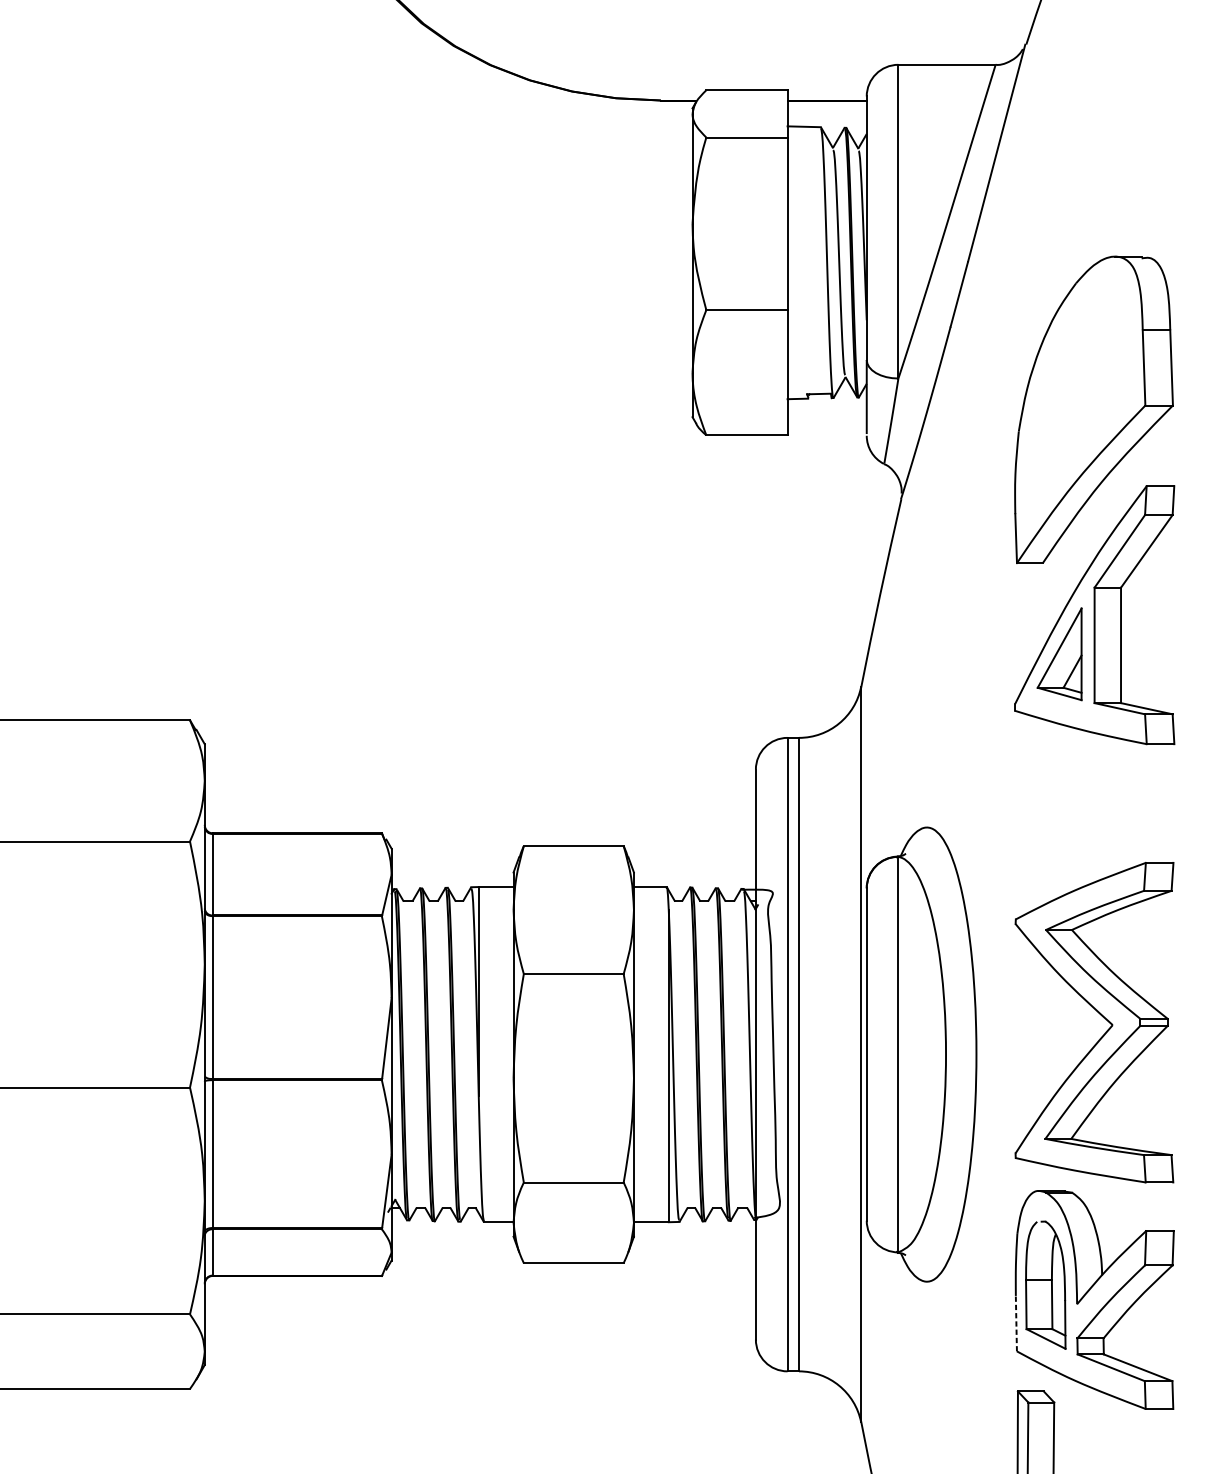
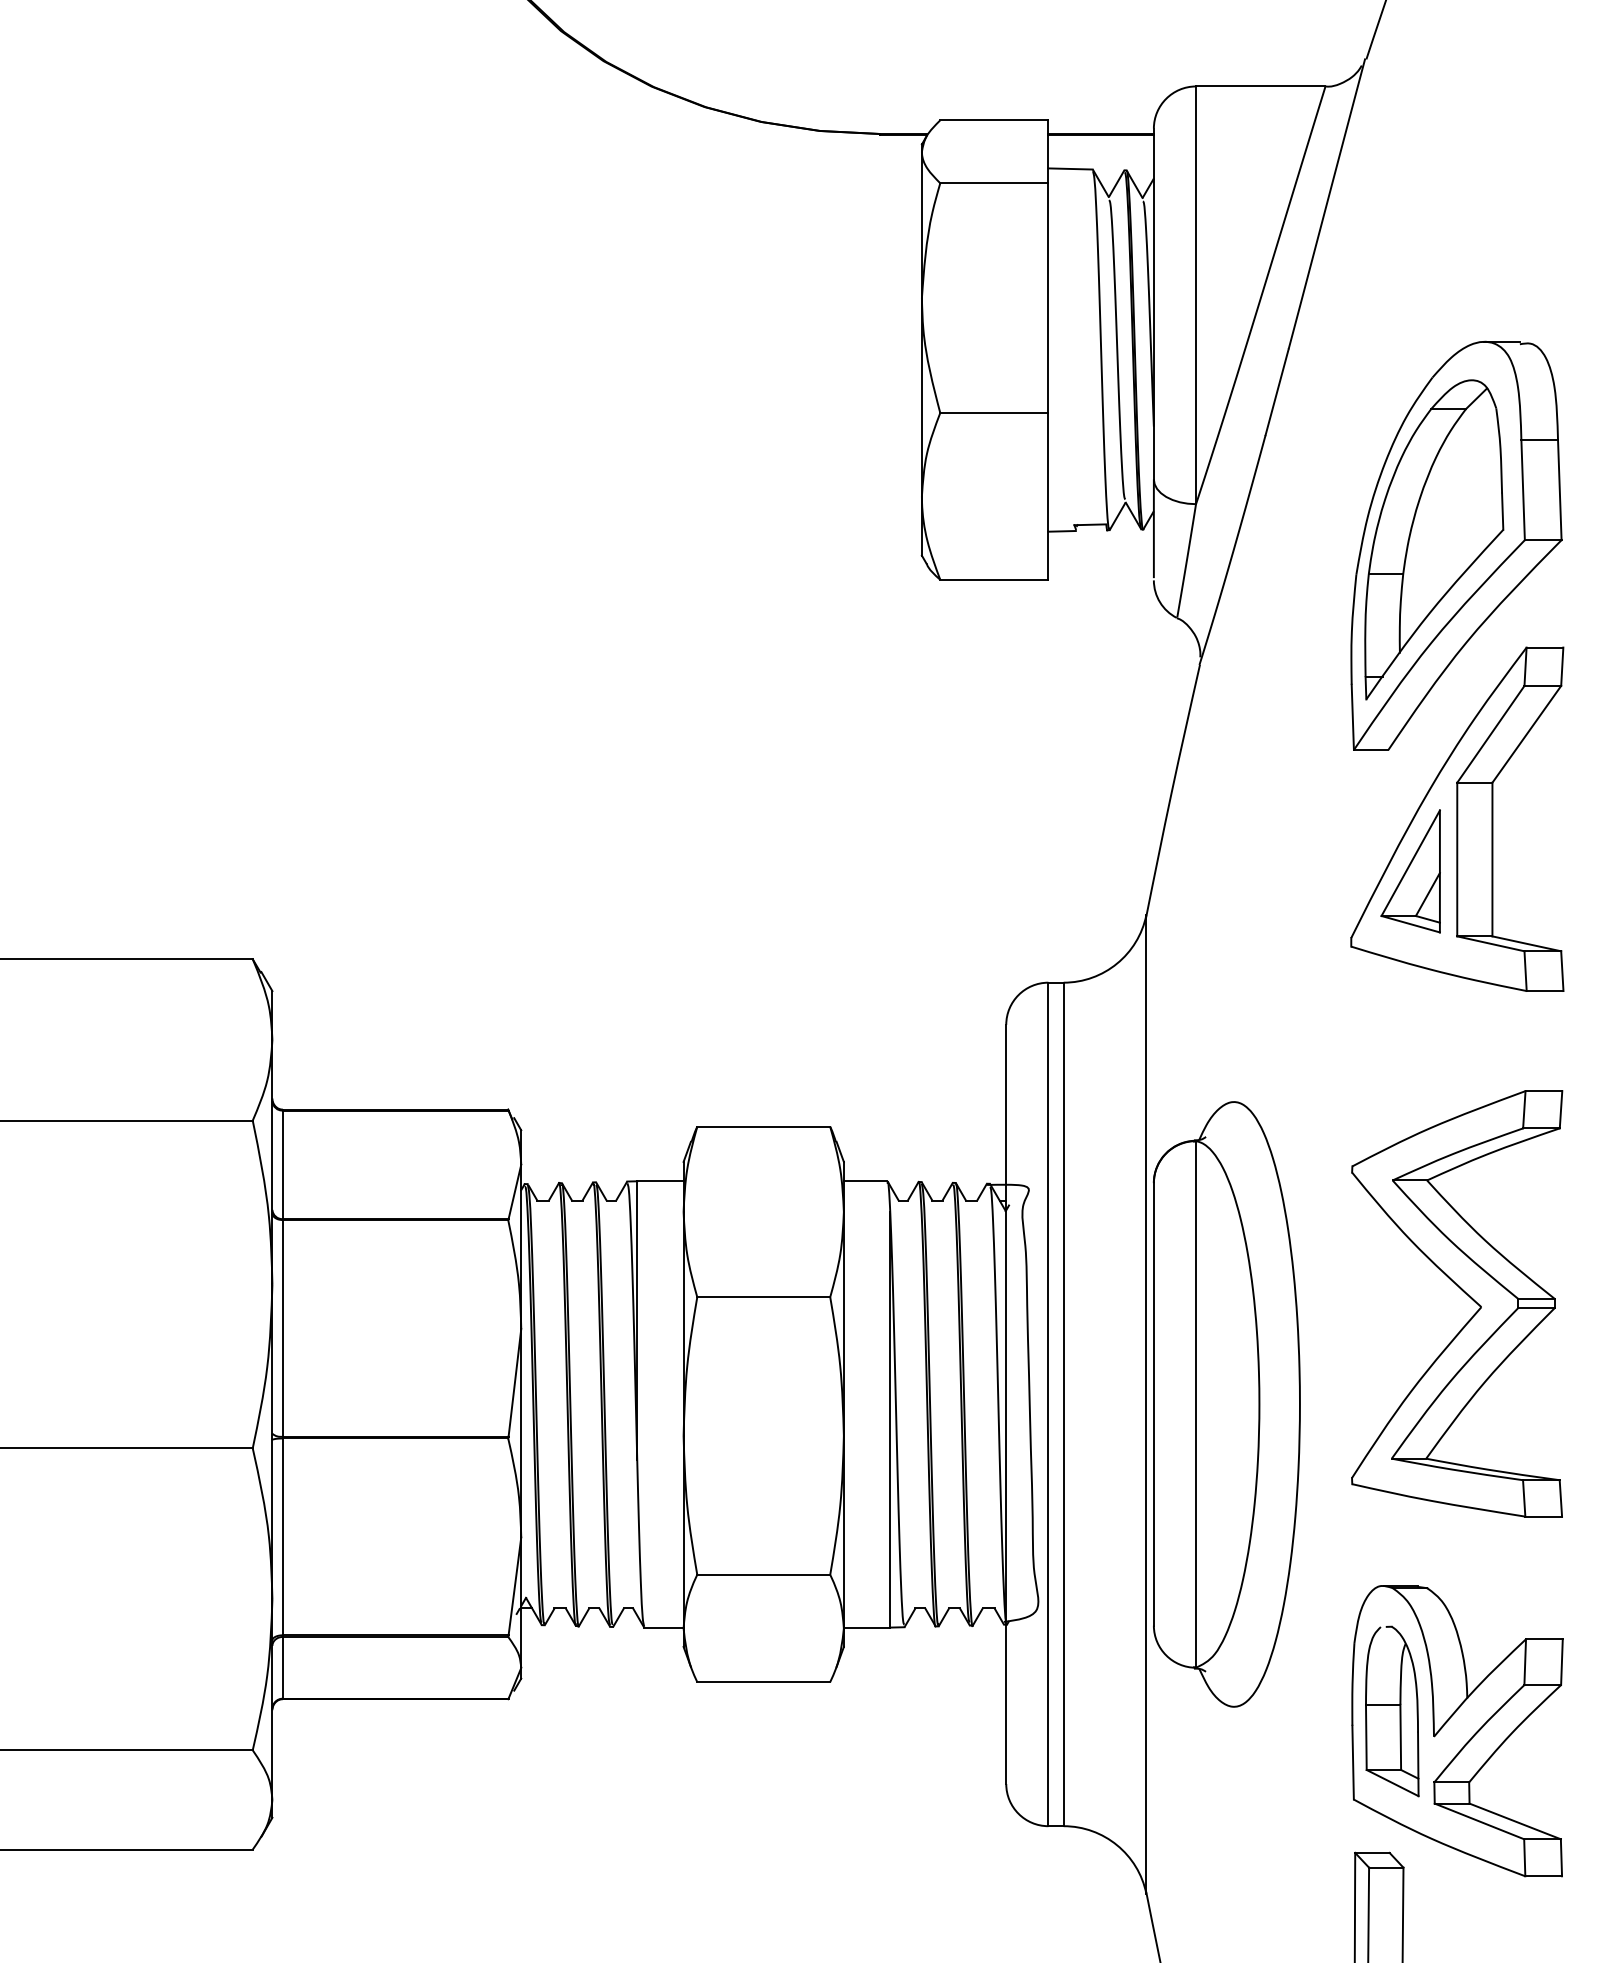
part: (1077, 405) -> (1434, 539), added
part: (1100, 1015) -> (1465, 1294), moved
line: (1016, 1323) -> (1353, 1762), dashed -> solid

